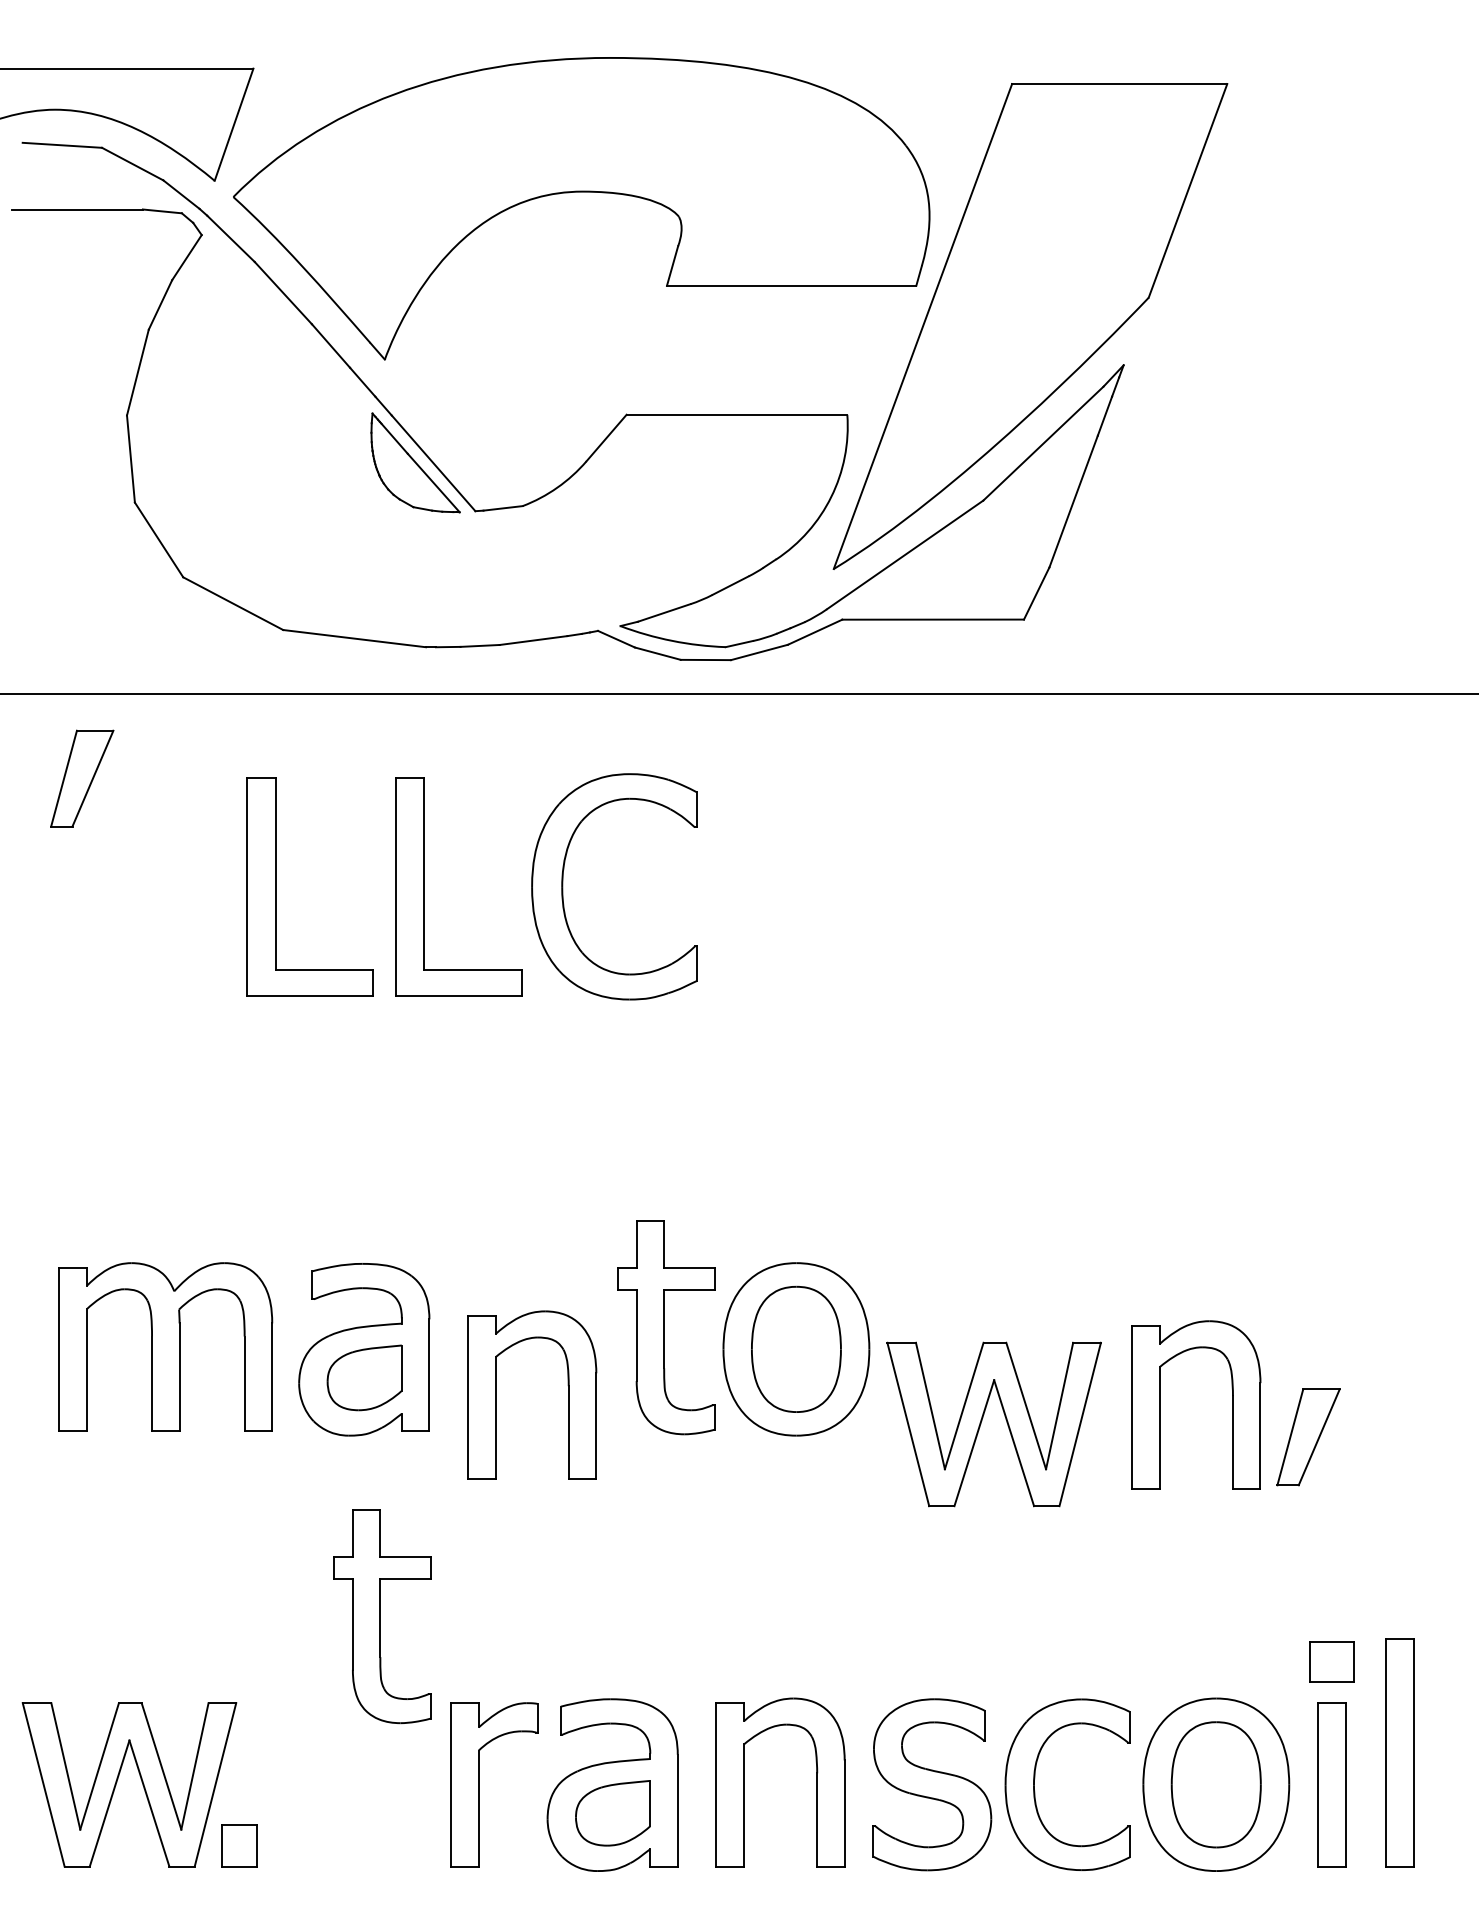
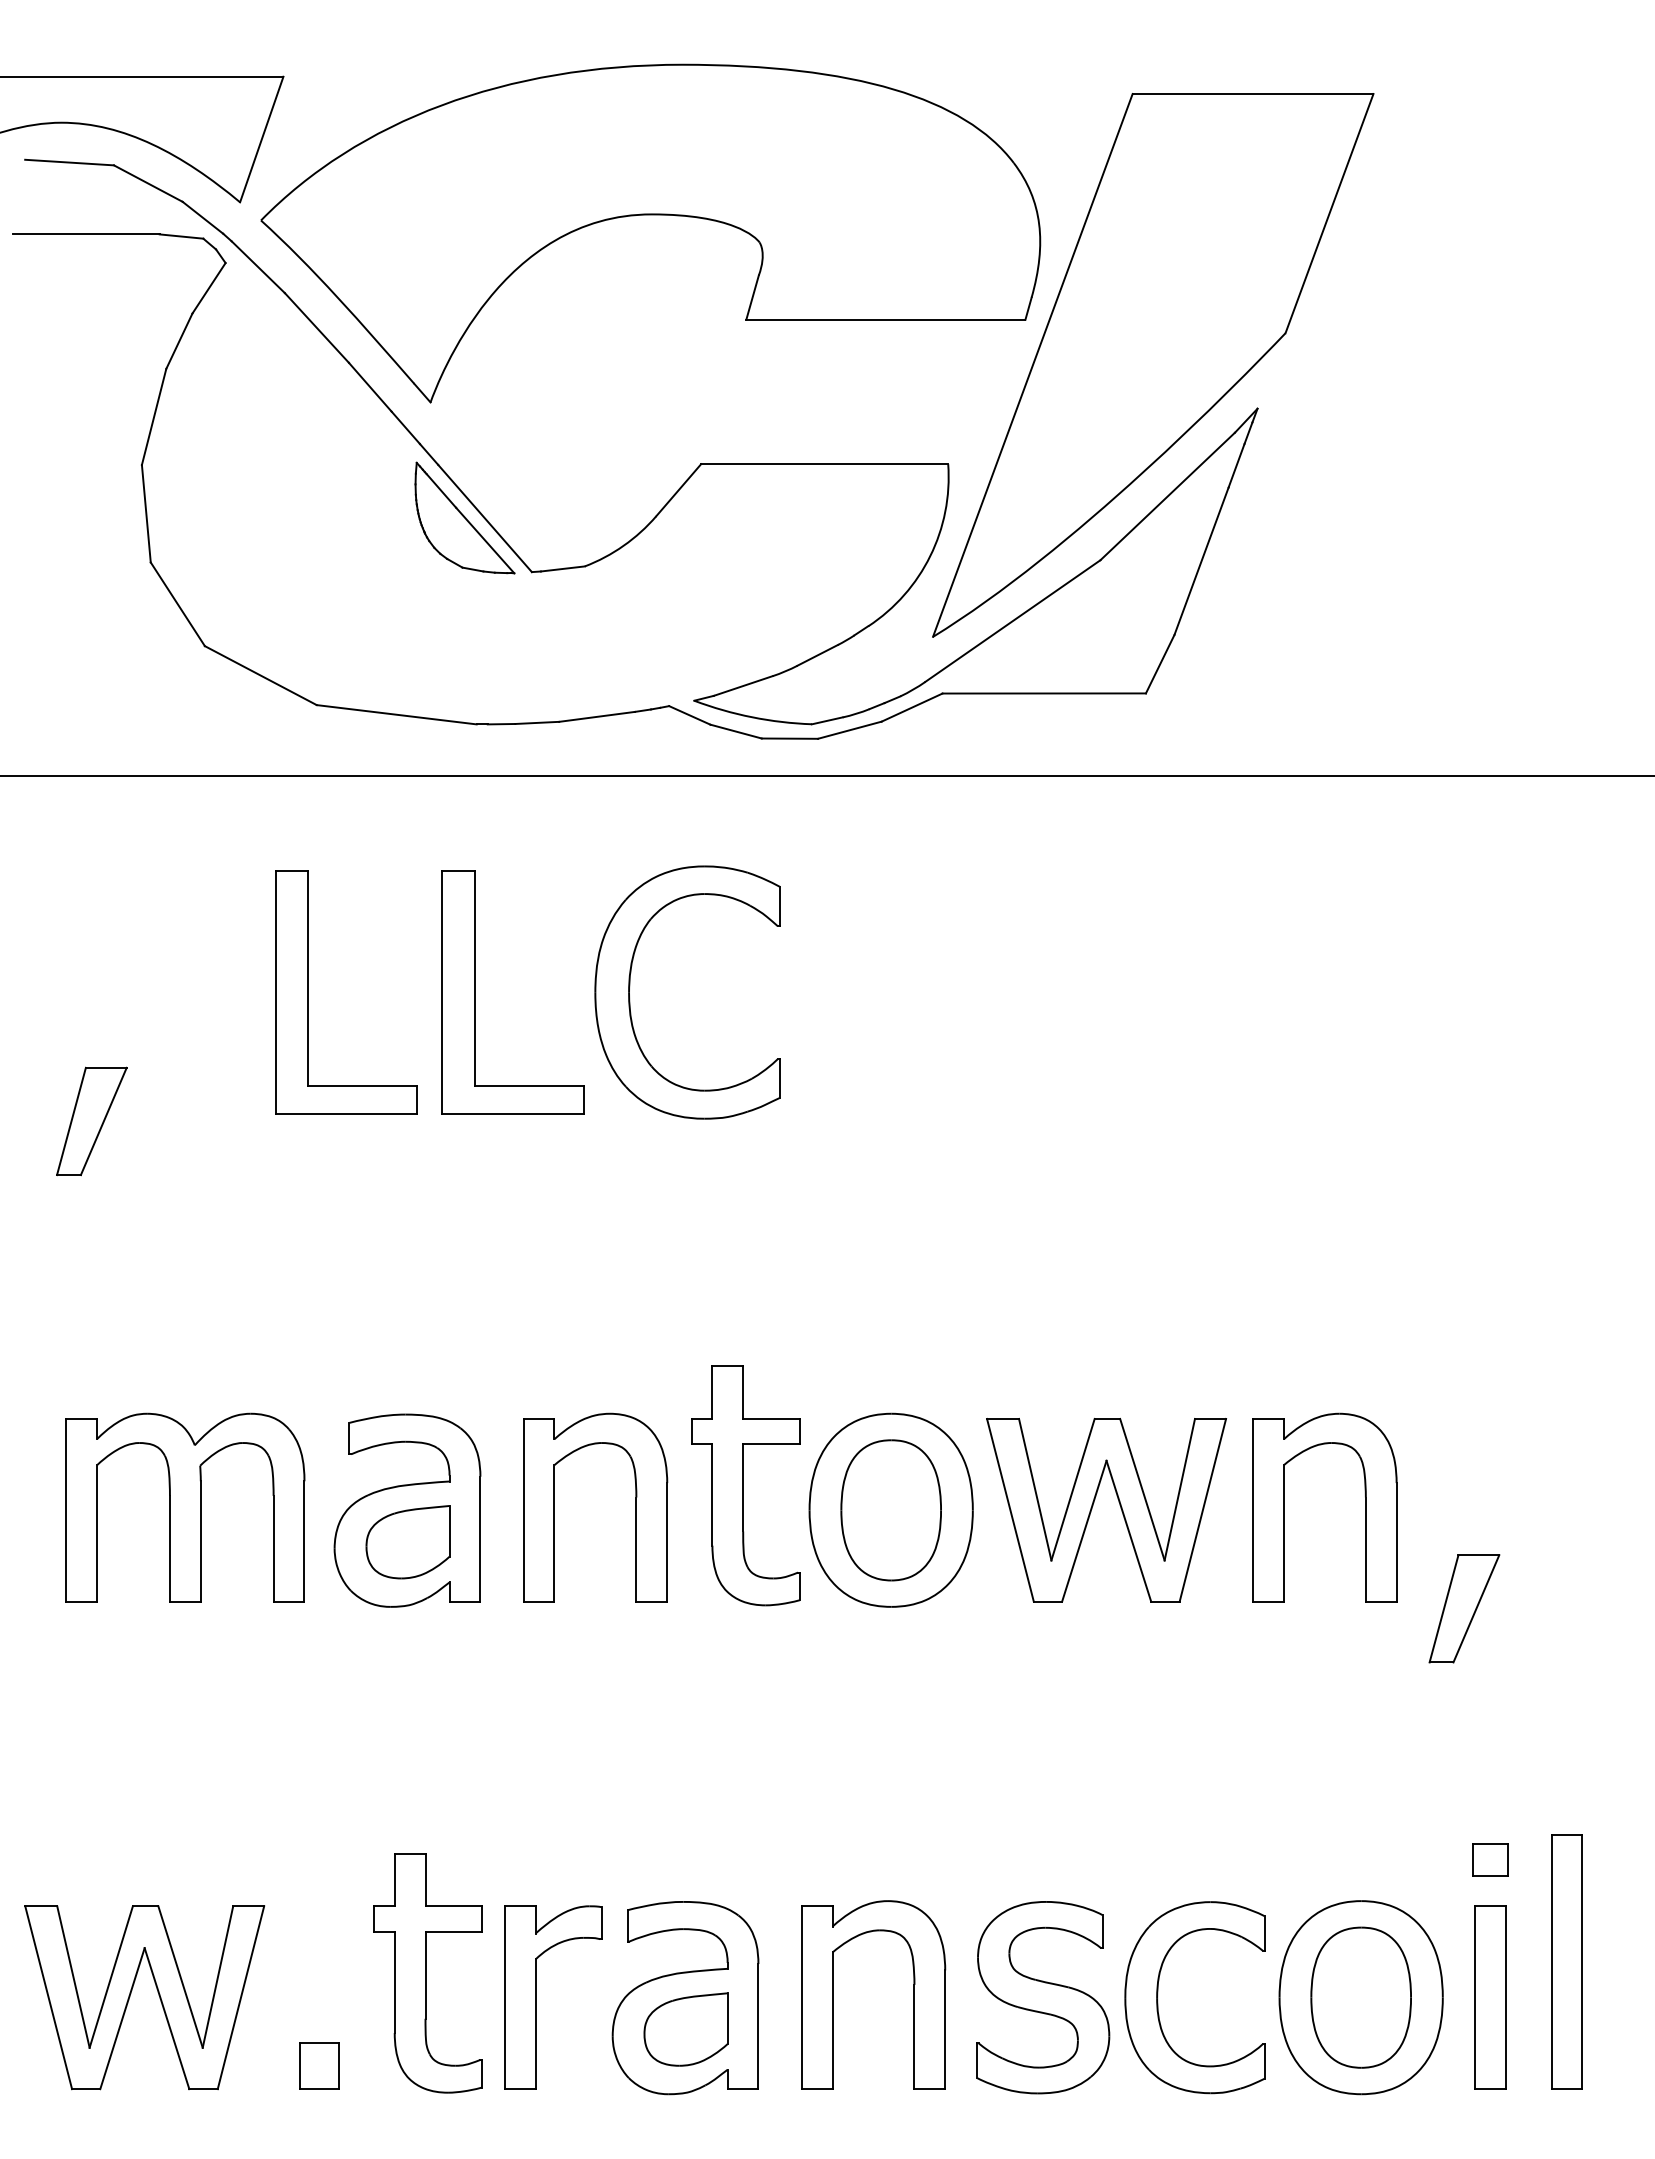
part: (81, 778) -> (91, 1121), moved
part: (567, 1395) -> (635, 1507), moved
part: (1160, 1404) -> (1284, 1507), moved
part: (982, 1421) -> (1093, 1506), moved
part: (382, 1616) -> (427, 1973), moved
part: (1331, 1661) -> (1490, 1859), size x0.71
part: (239, 1845) -> (319, 2065), moved

